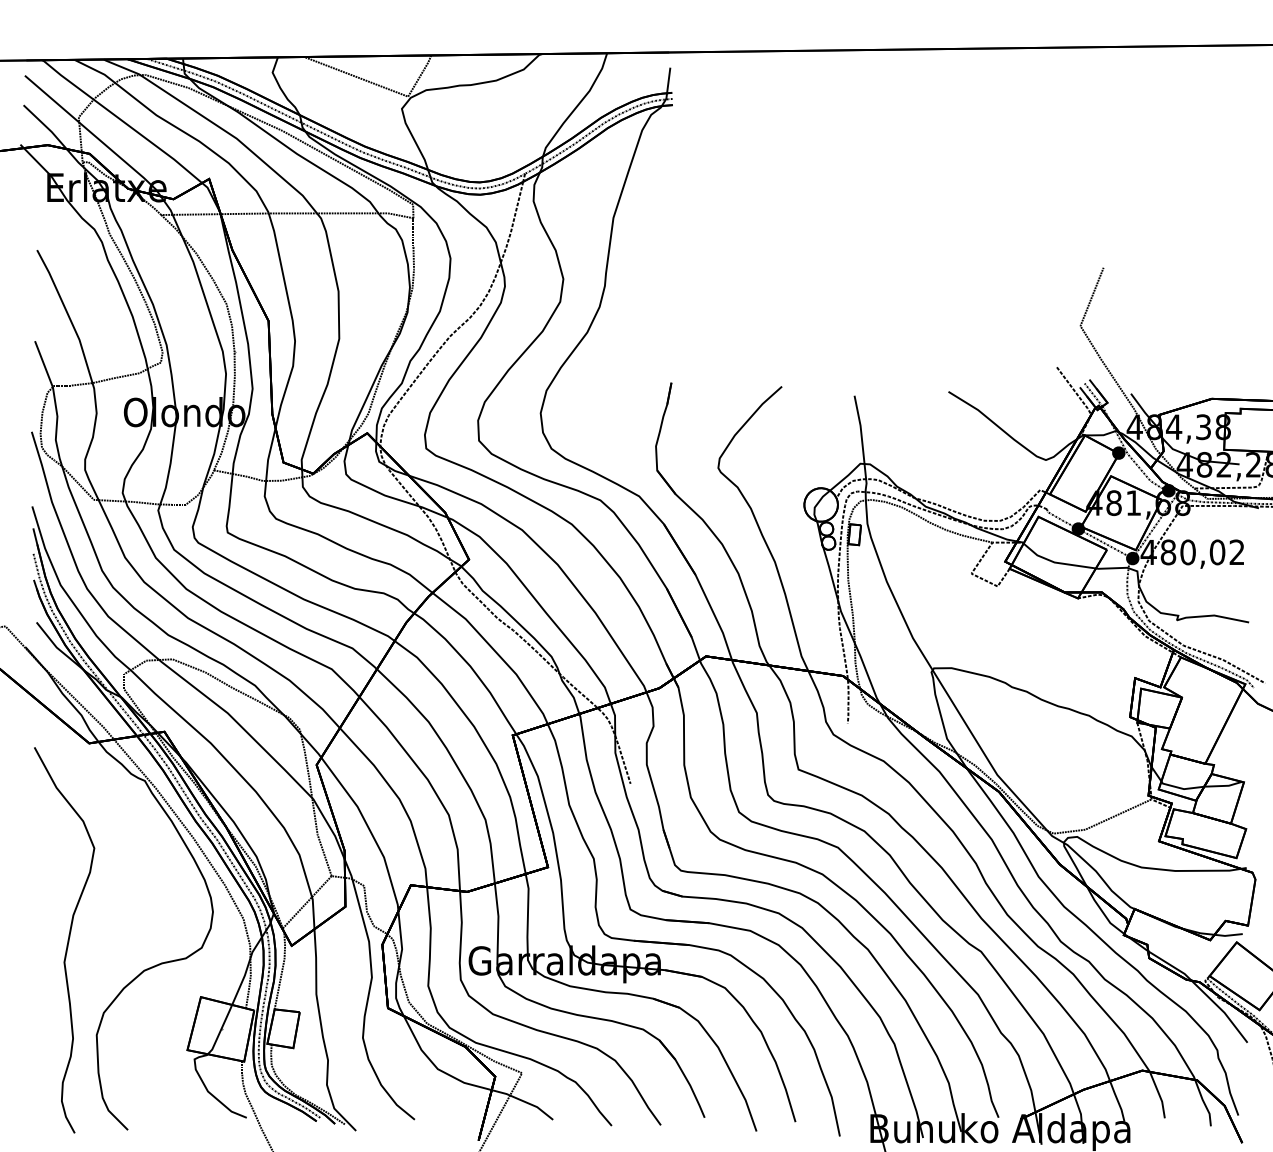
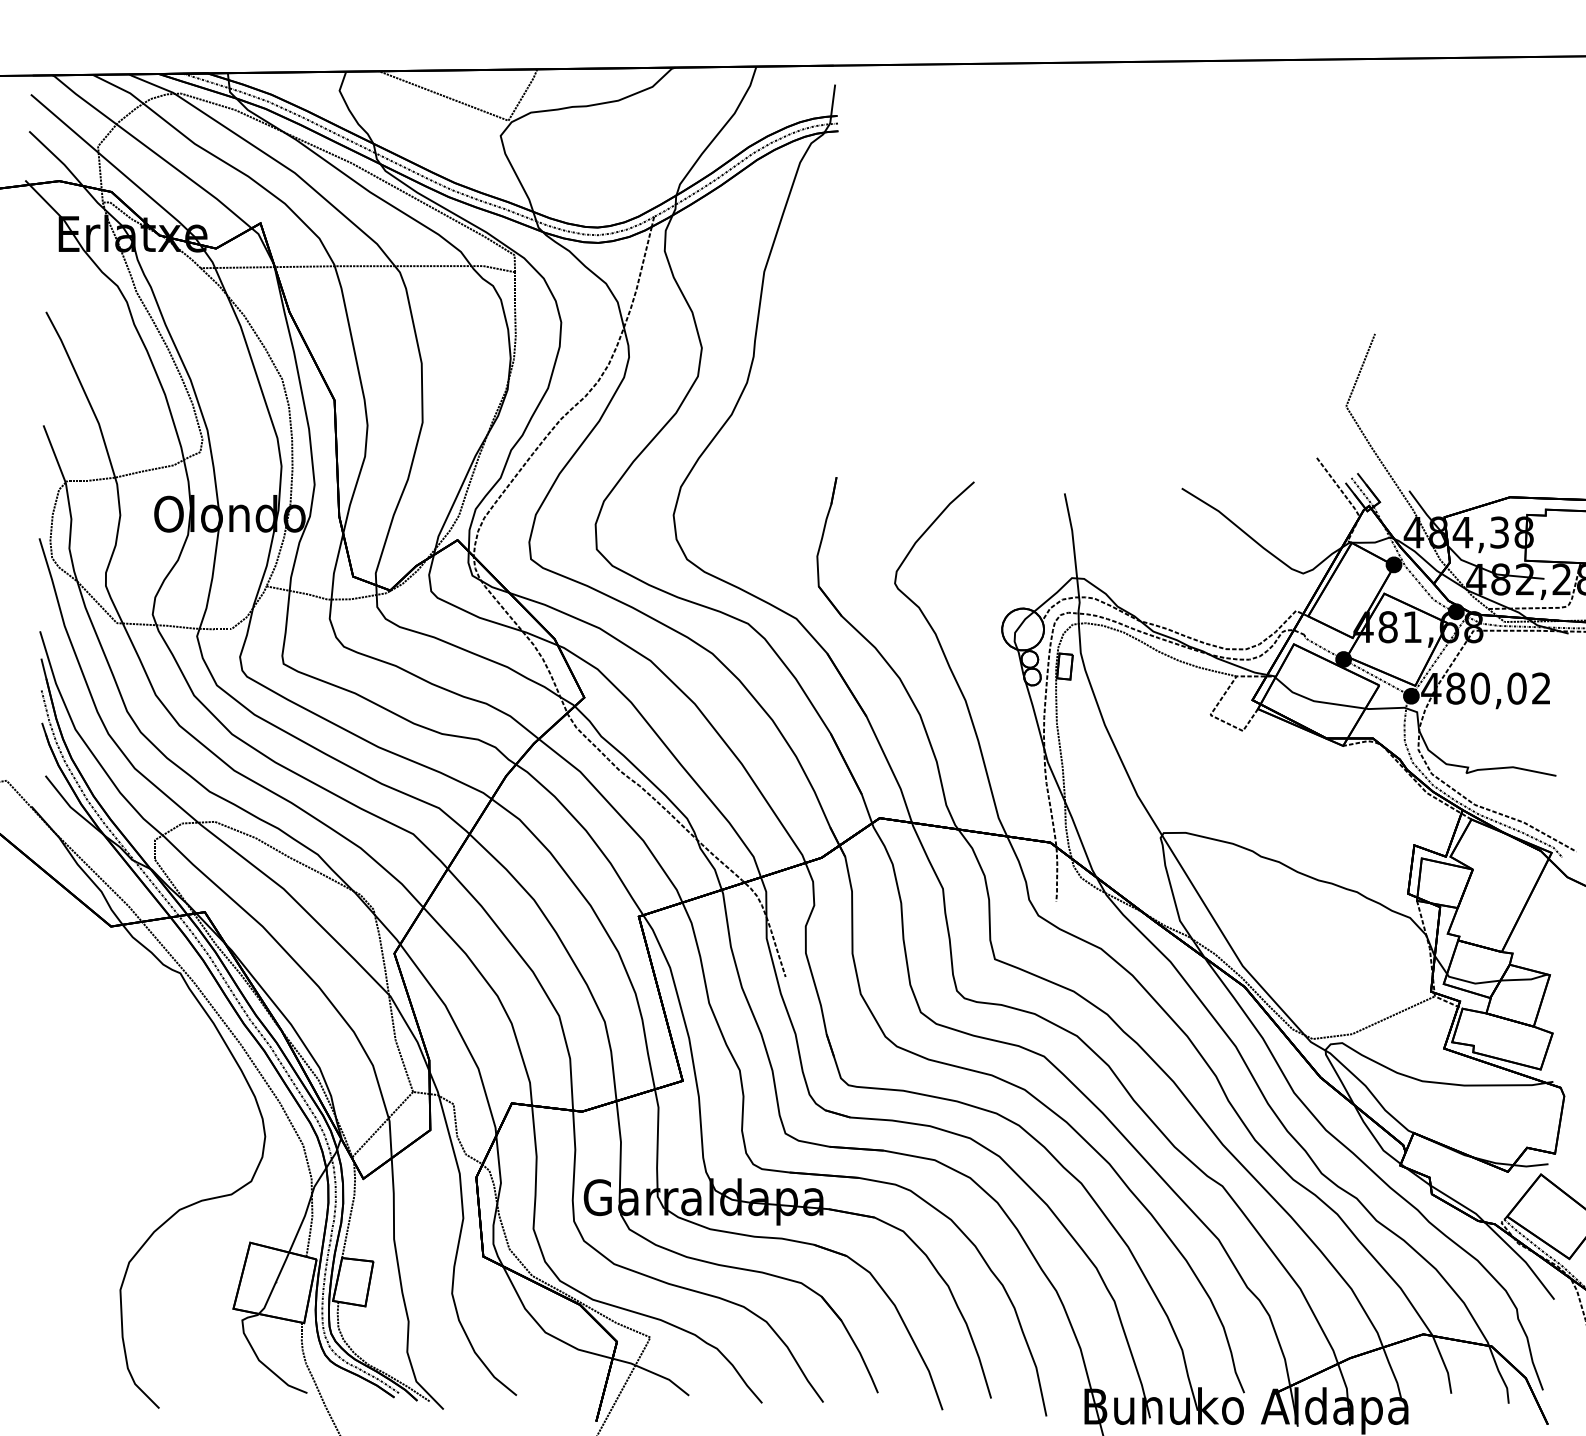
curve: (67, 940) -> (83, 1172), removed

